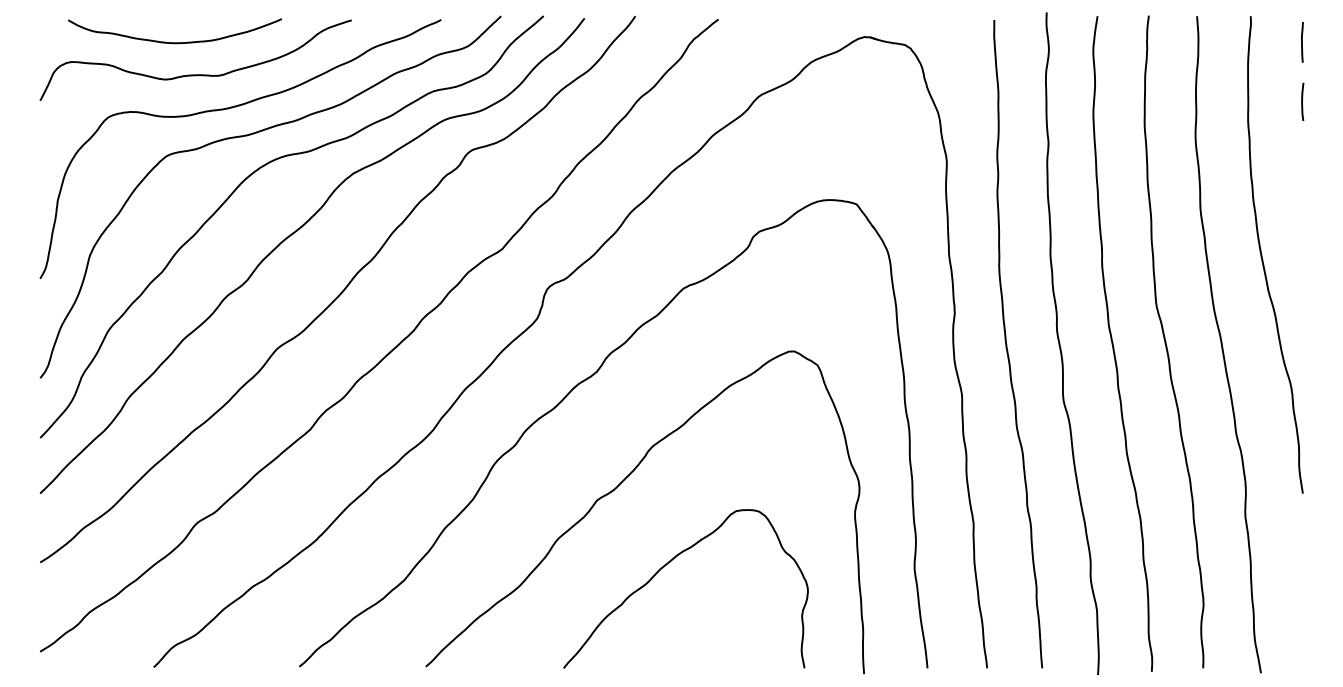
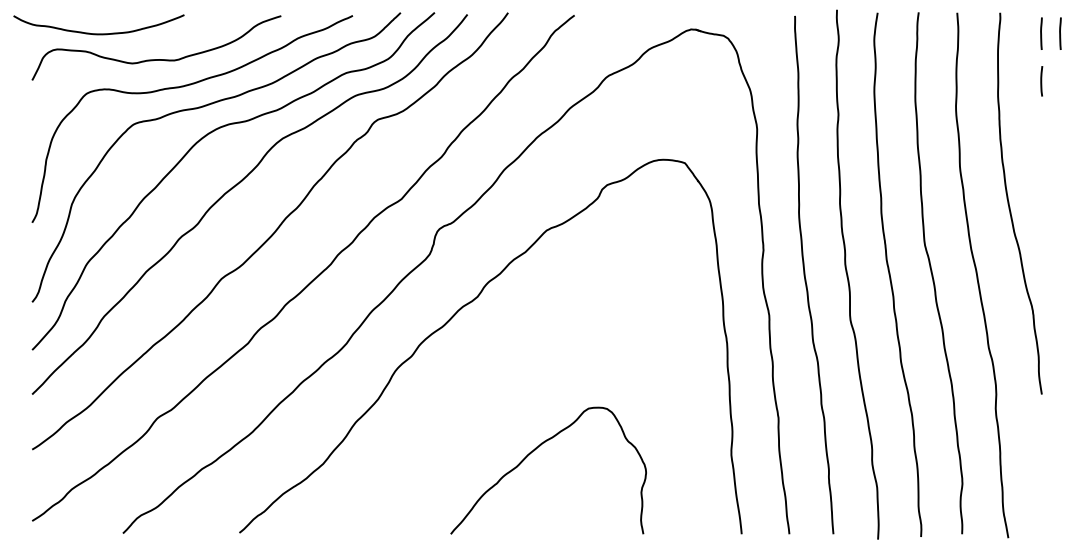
curve: (174, 42) -> (98, 33), moved
line: (1326, 42) -> (1060, 33), added
curve: (619, 486) -> (495, 388), removed

